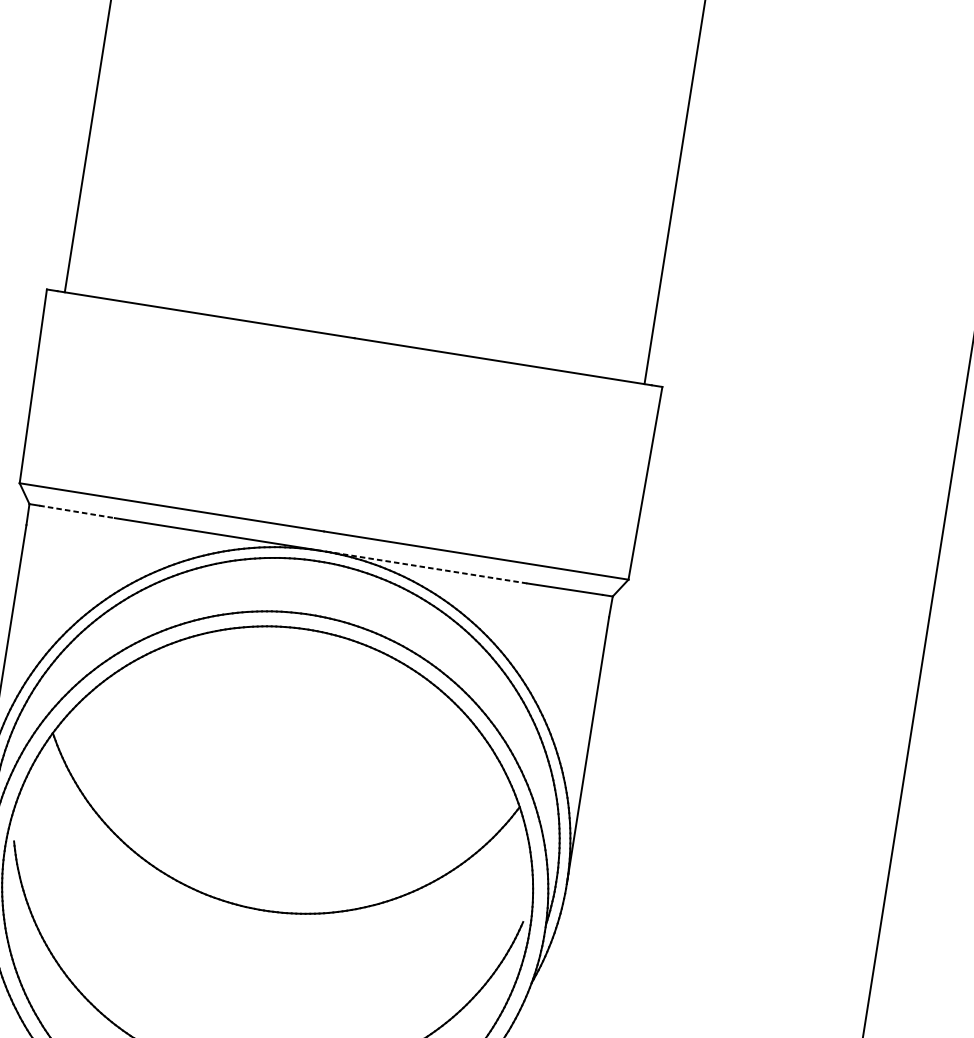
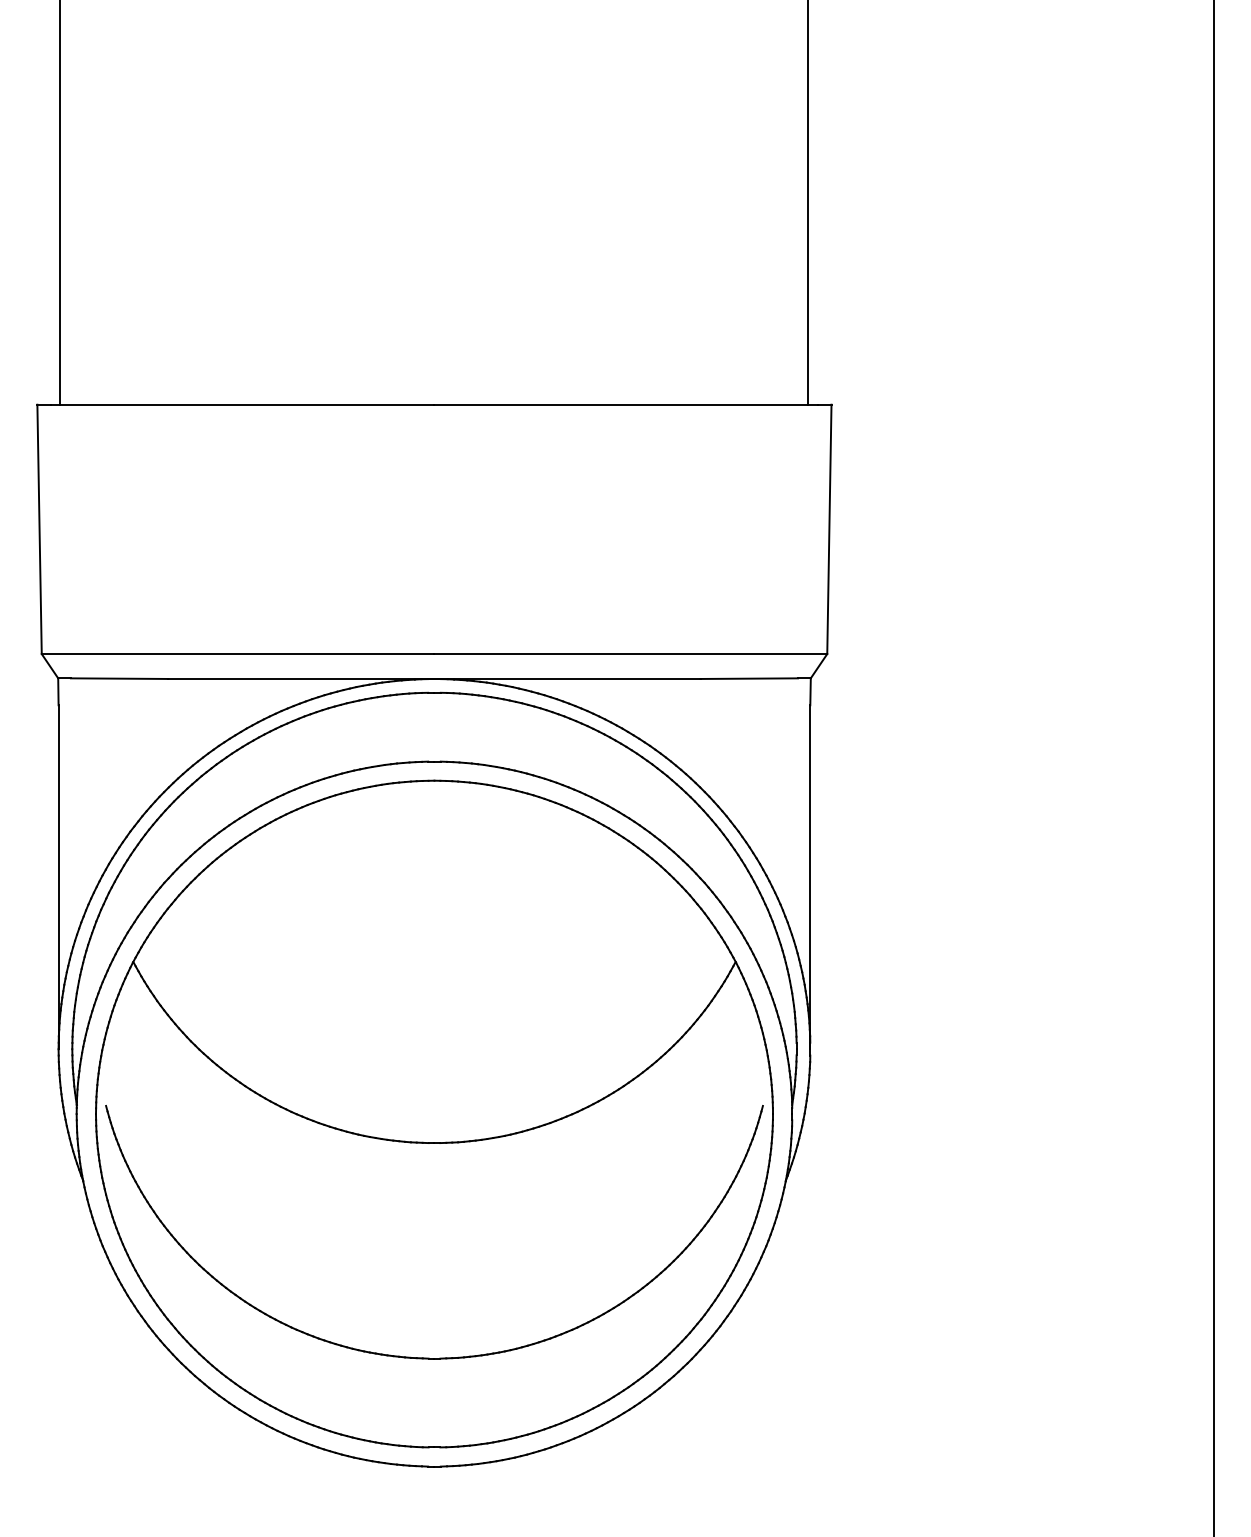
line: (76, 511) -> (119, 678), dashed -> solid
line: (424, 566) -> (567, 678), dashed -> solid

